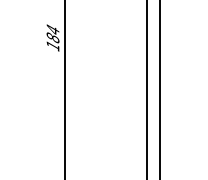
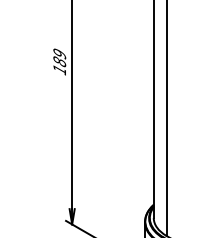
text: (52, 29) -> (59, 53), 184 -> 189

